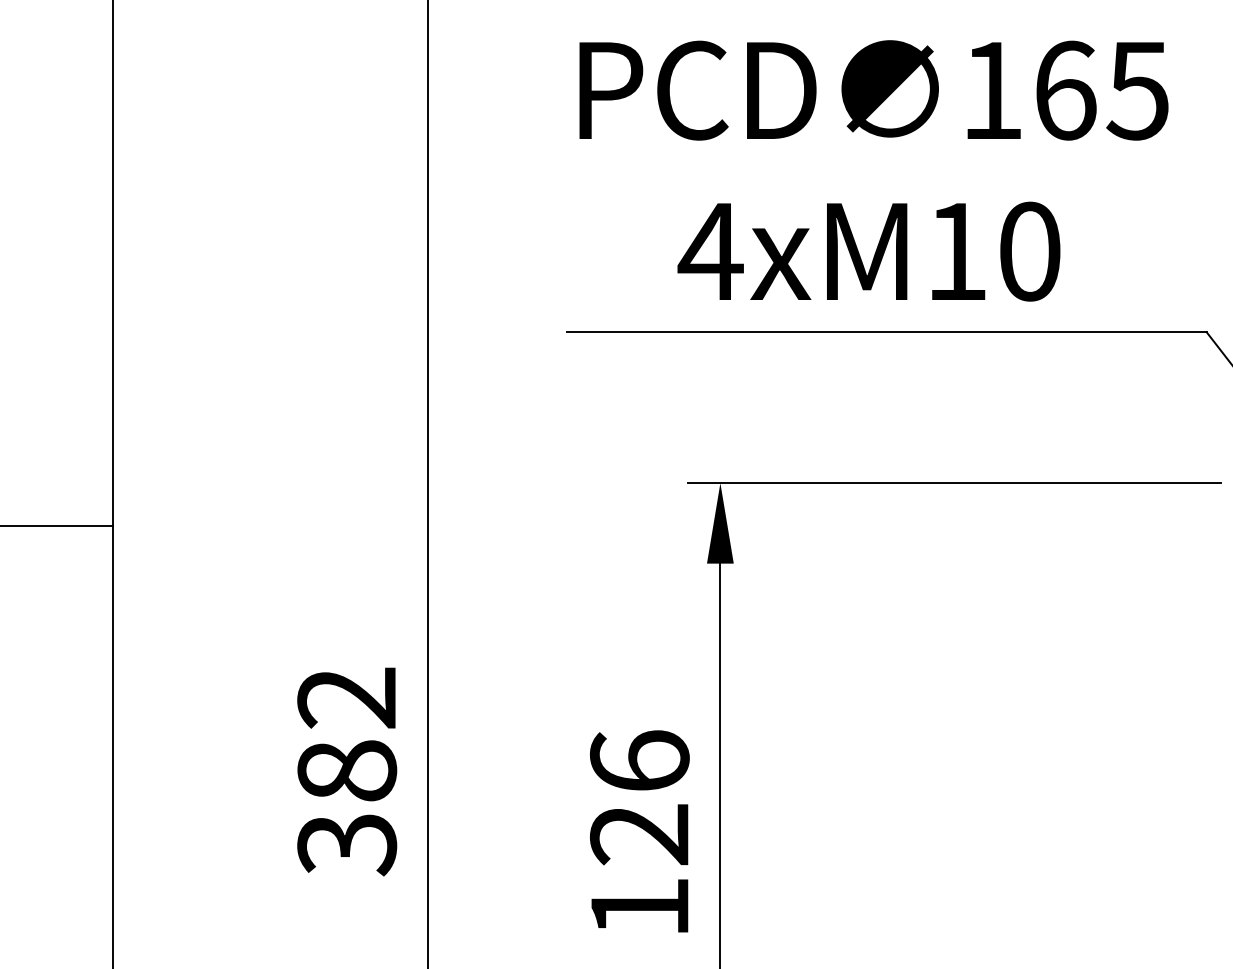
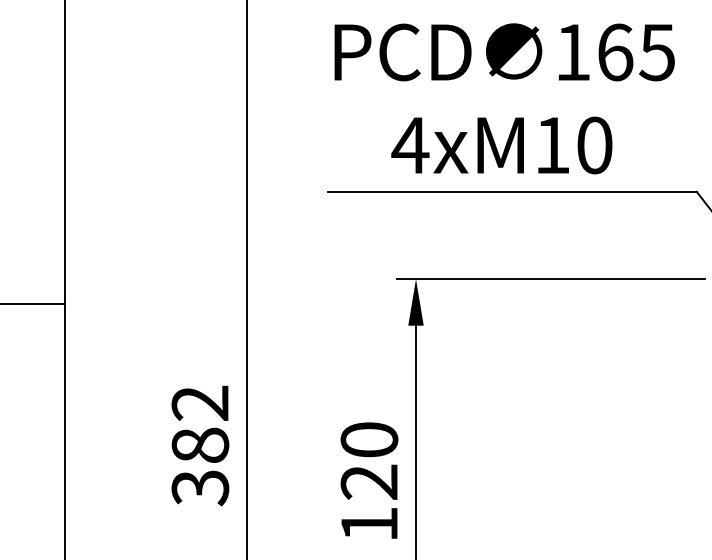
text: (639, 760) -> (369, 439), 126 -> 120

